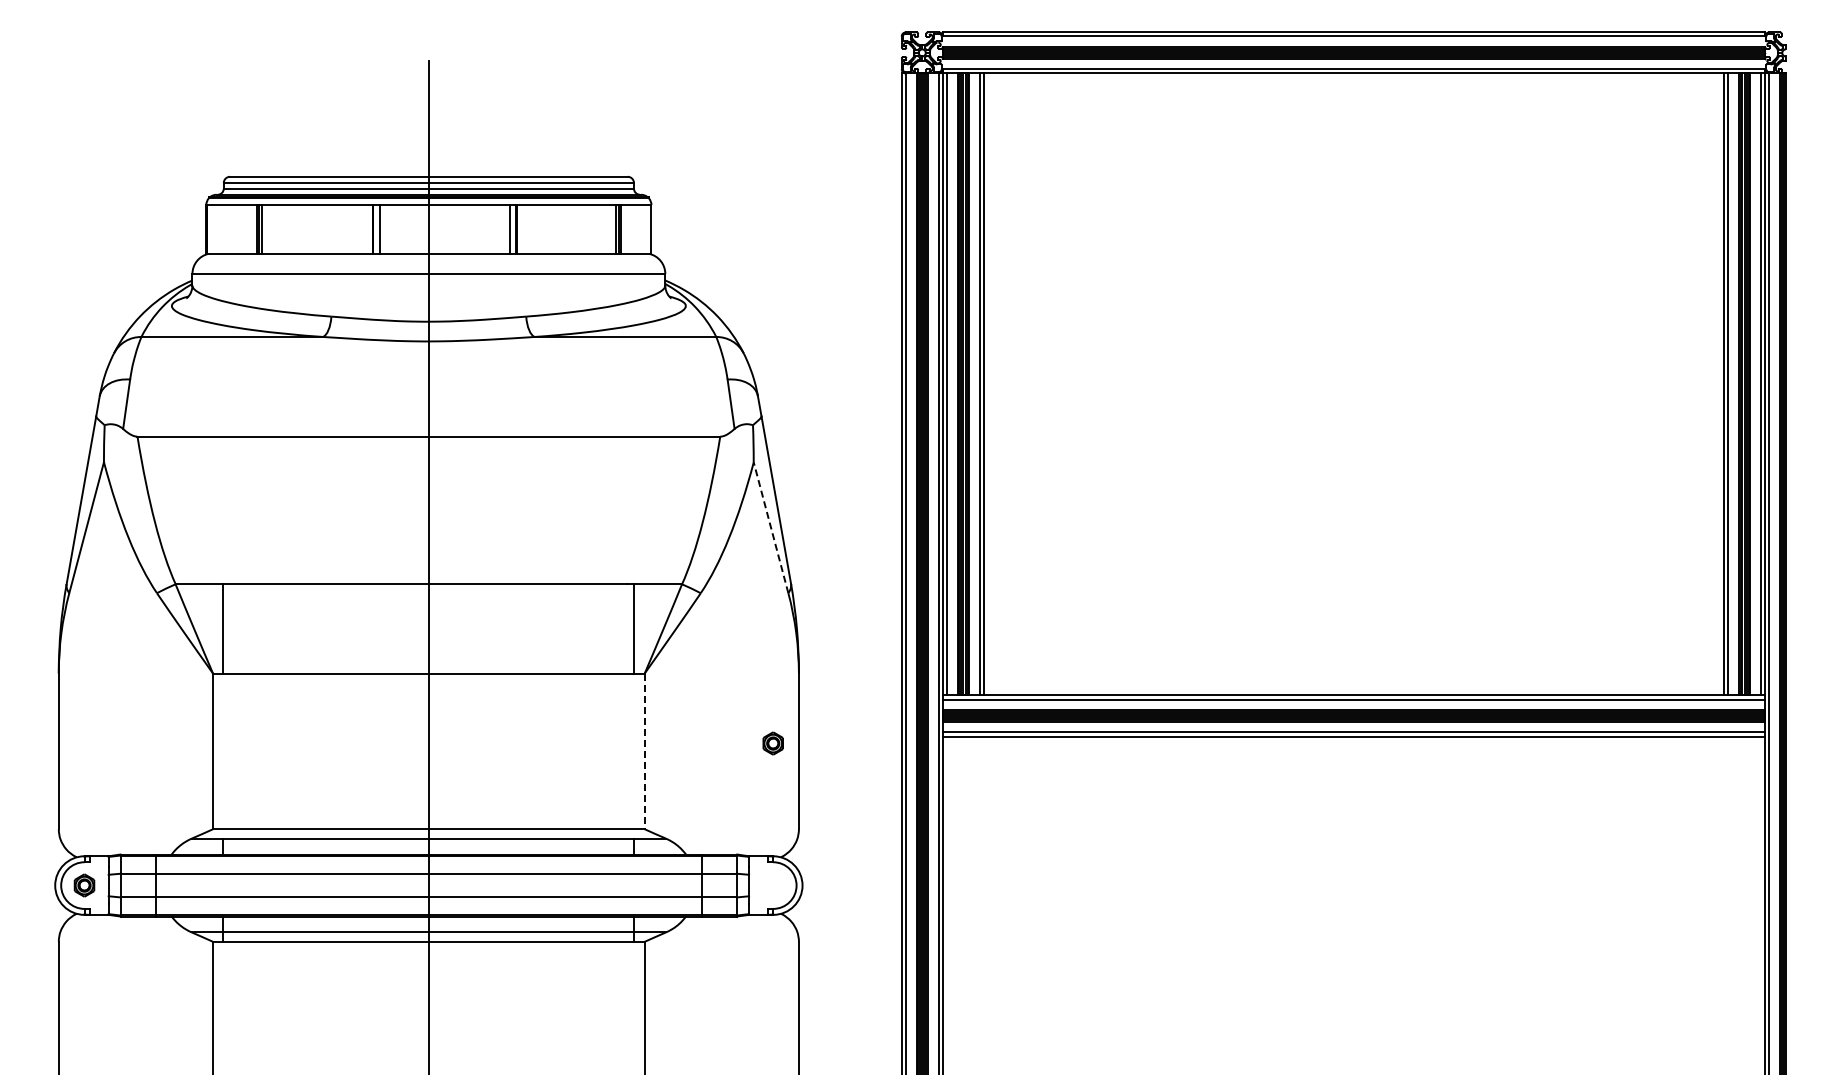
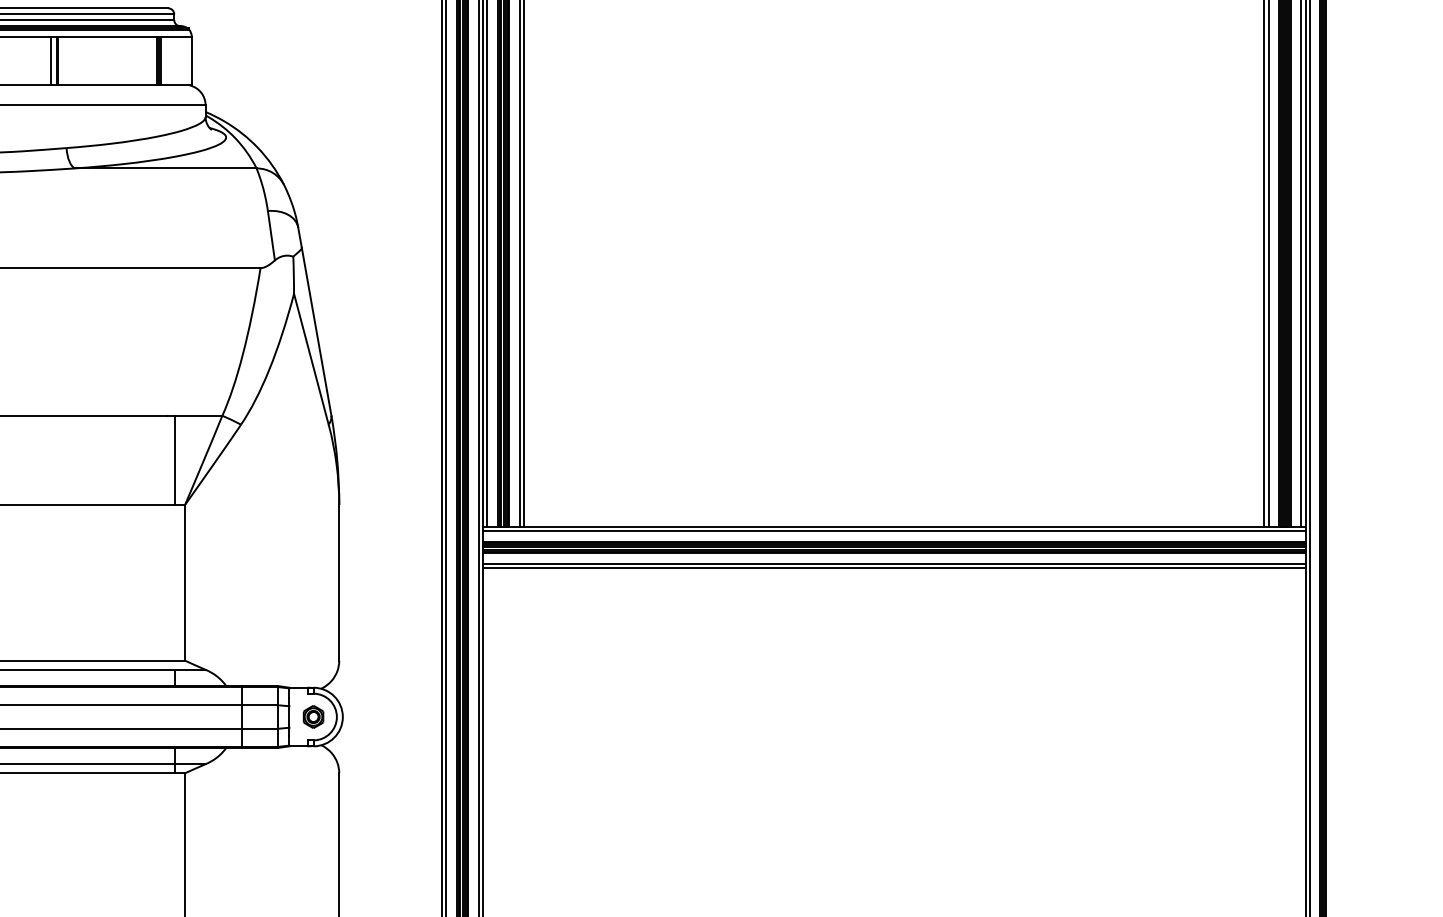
line: (771, 527) -> (311, 358), dashed -> solid
part: (772, 743) -> (312, 716), moved
line: (644, 751) -> (184, 582), dashed -> solid

